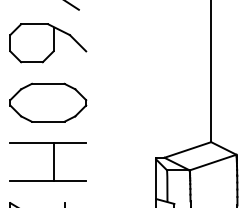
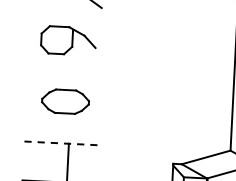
part: (48, 43) -> (68, 41), size x0.7
part: (48, 102) -> (65, 101), size x0.6
line: (48, 143) -> (63, 143), solid -> dashed

